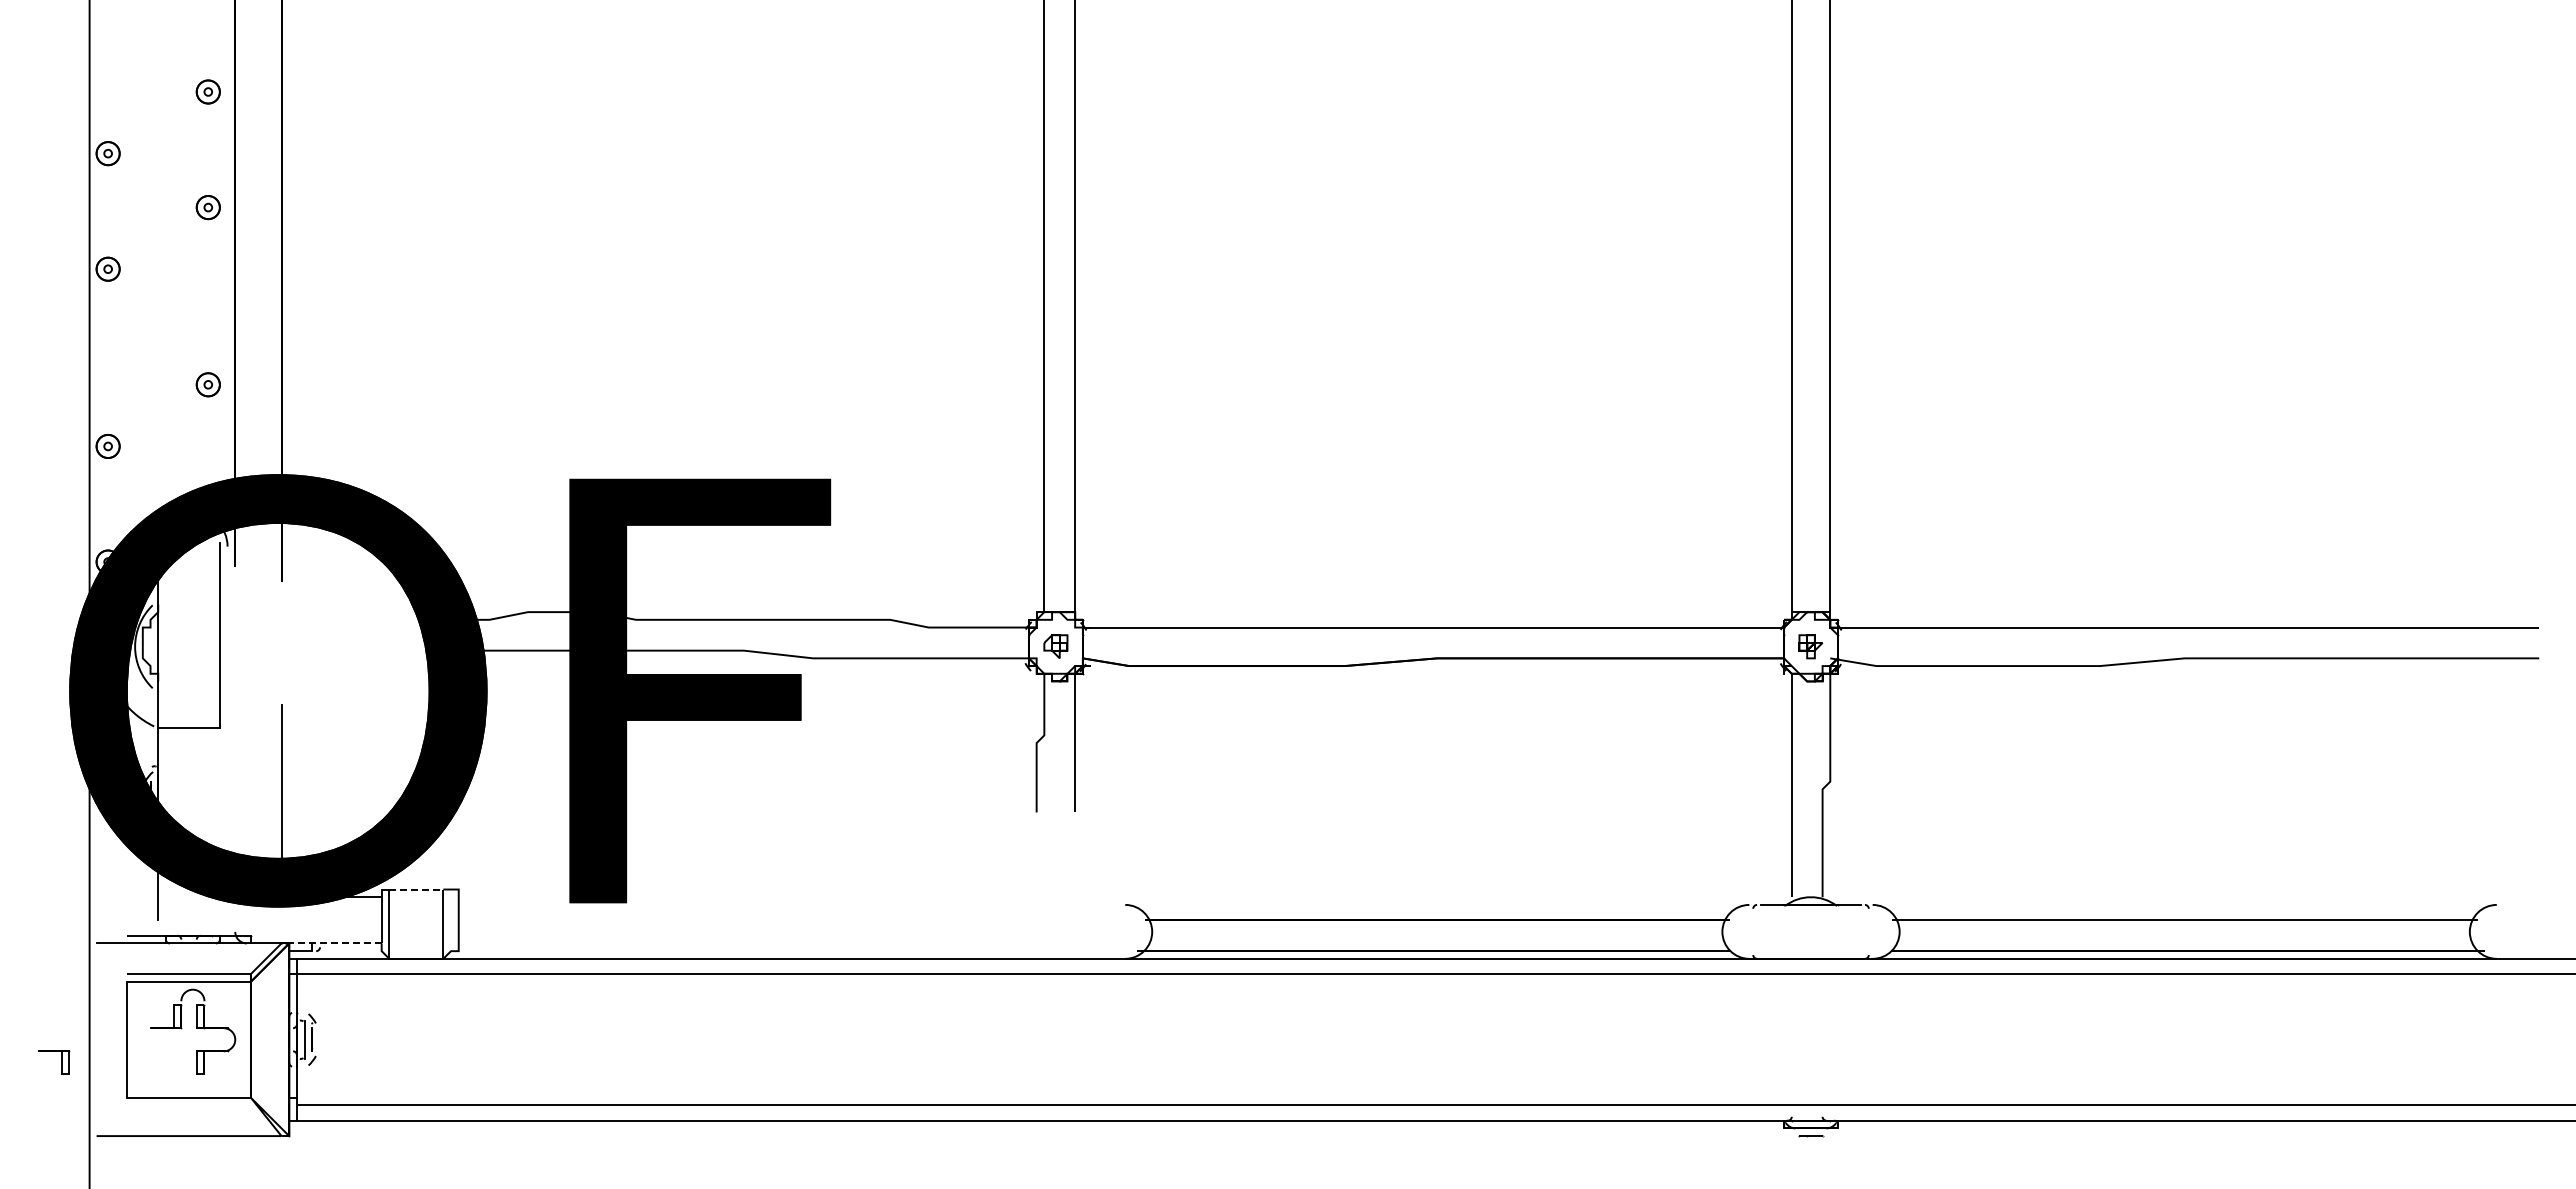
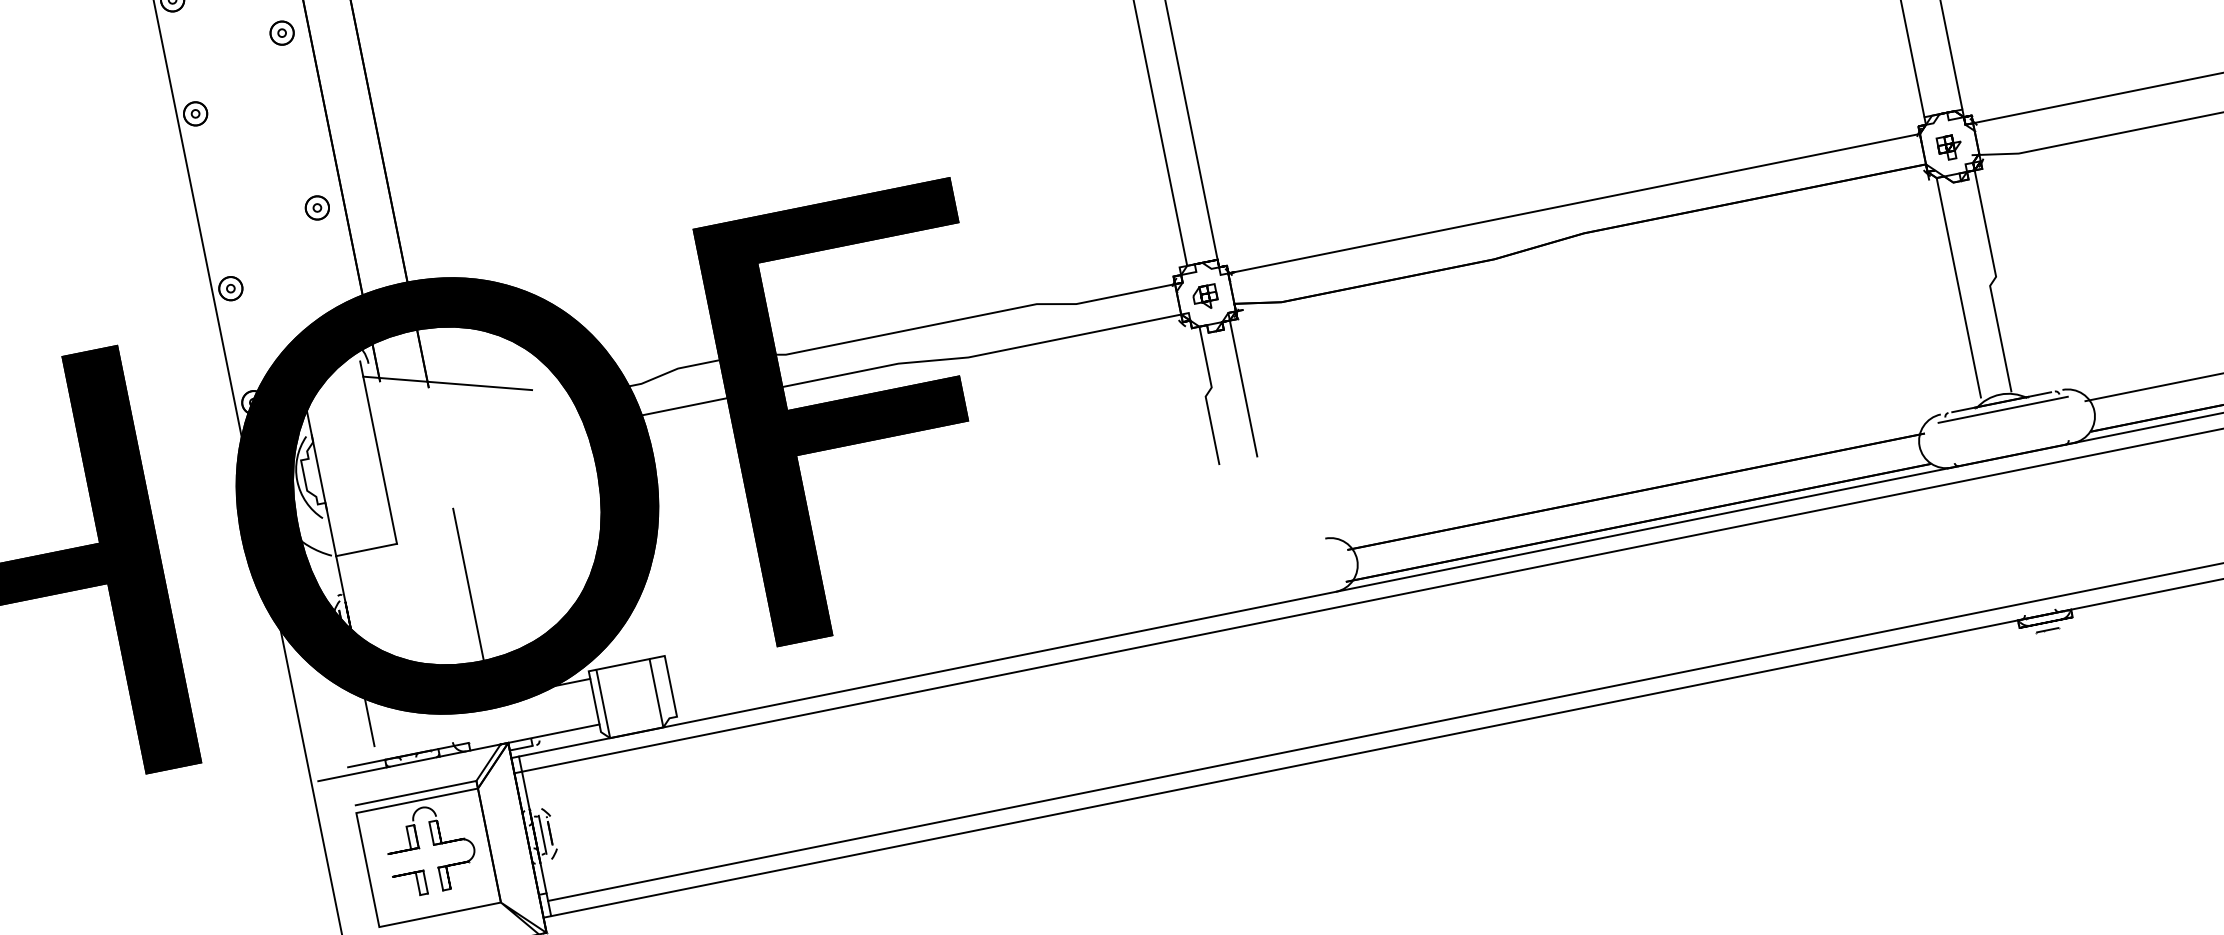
line: (300, 581) -> (447, 383), added
line: (416, 889) -> (623, 664), dashed -> solid
line: (1810, 912) -> (2002, 409), added
line: (334, 943) -> (552, 733), dashed -> solid
part: (61, 1062) -> (417, 883), moved

